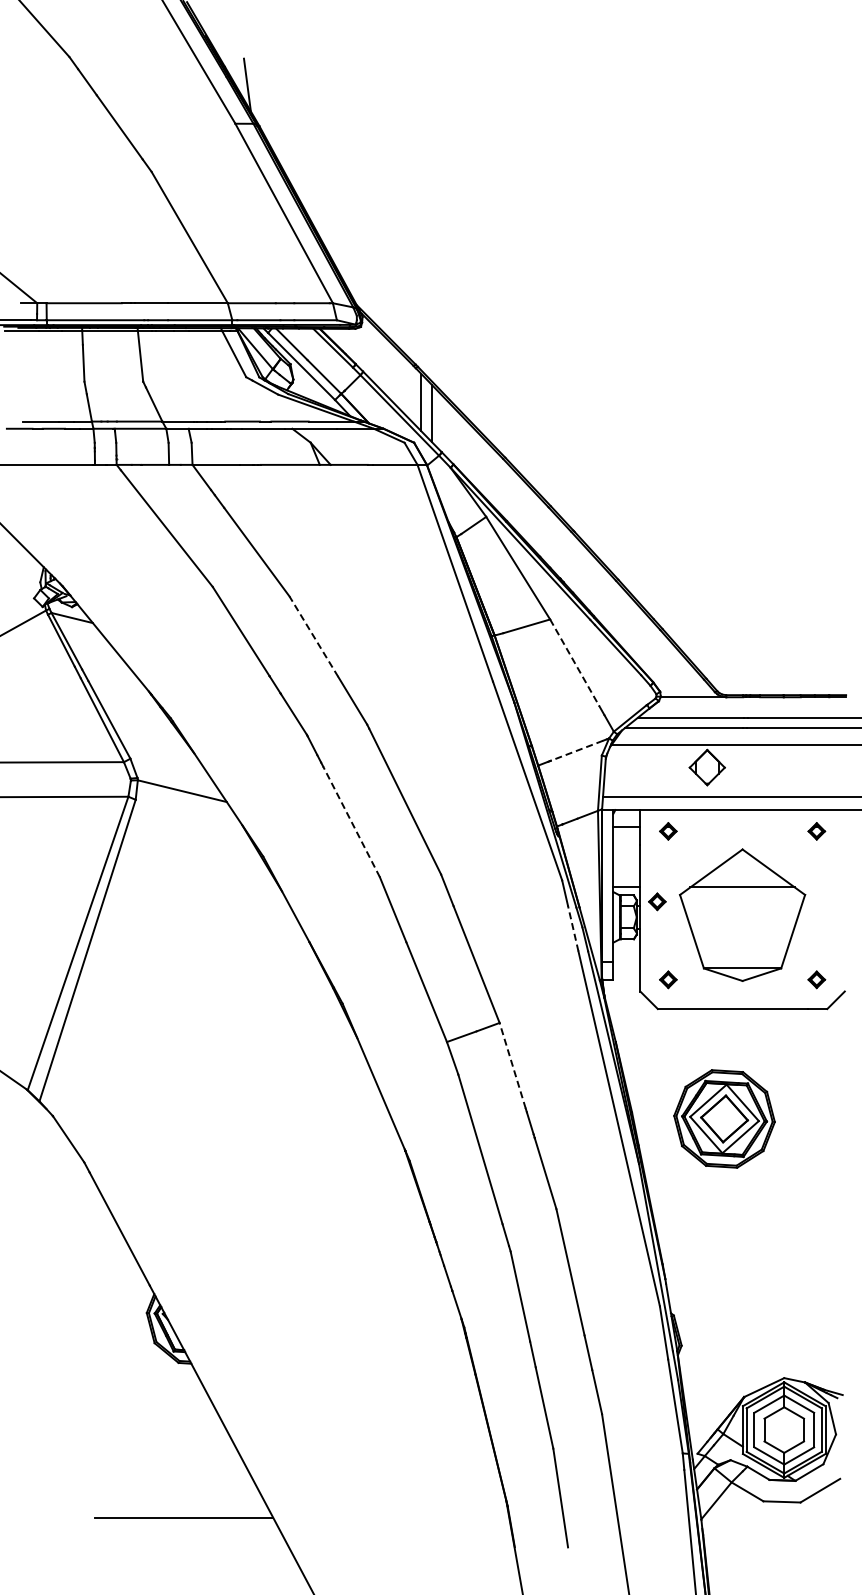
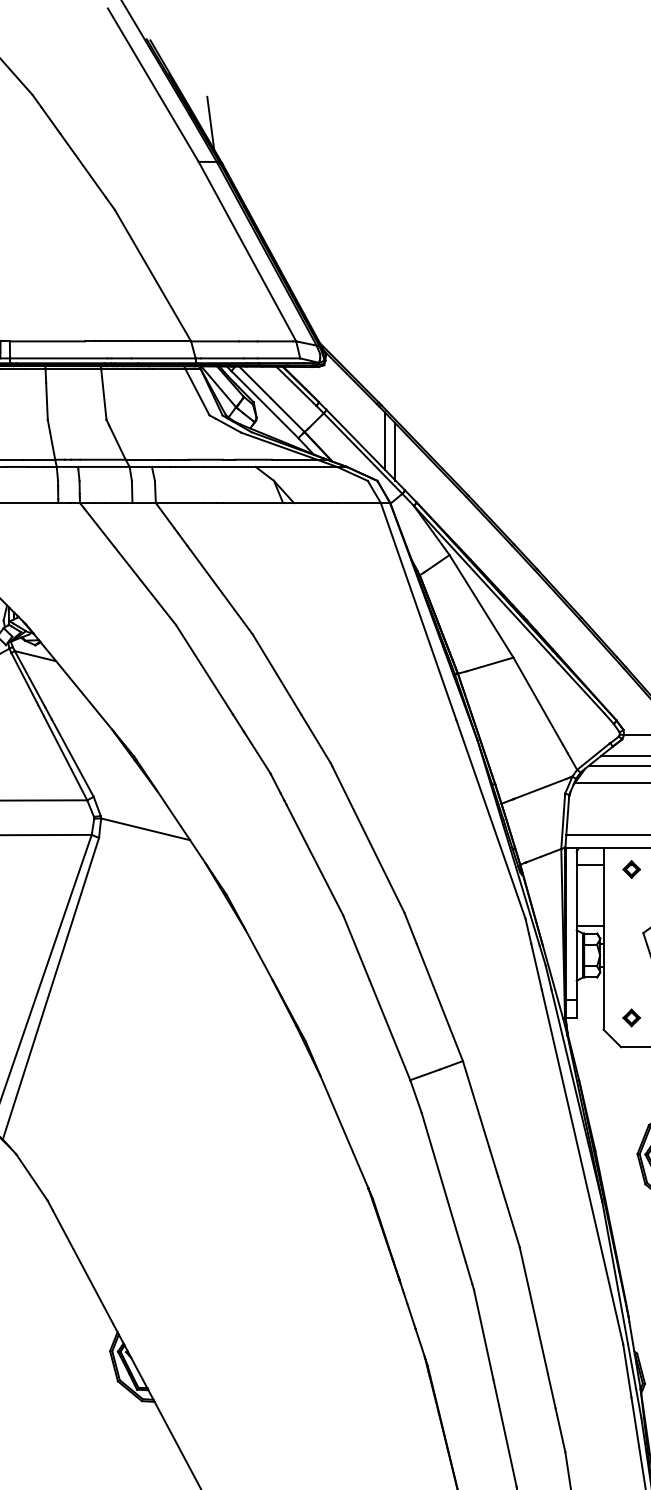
line: (313, 636) -> (276, 674), dashed -> solid
line: (574, 662) -> (537, 700), dashed -> solid
line: (576, 750) -> (539, 788), dashed -> solid
line: (351, 821) -> (314, 859), dashed -> solid
part: (657, 901) -> (620, 939), removed
line: (573, 928) -> (536, 966), dashed -> solid
line: (512, 1065) -> (475, 1103), dashed -> solid

